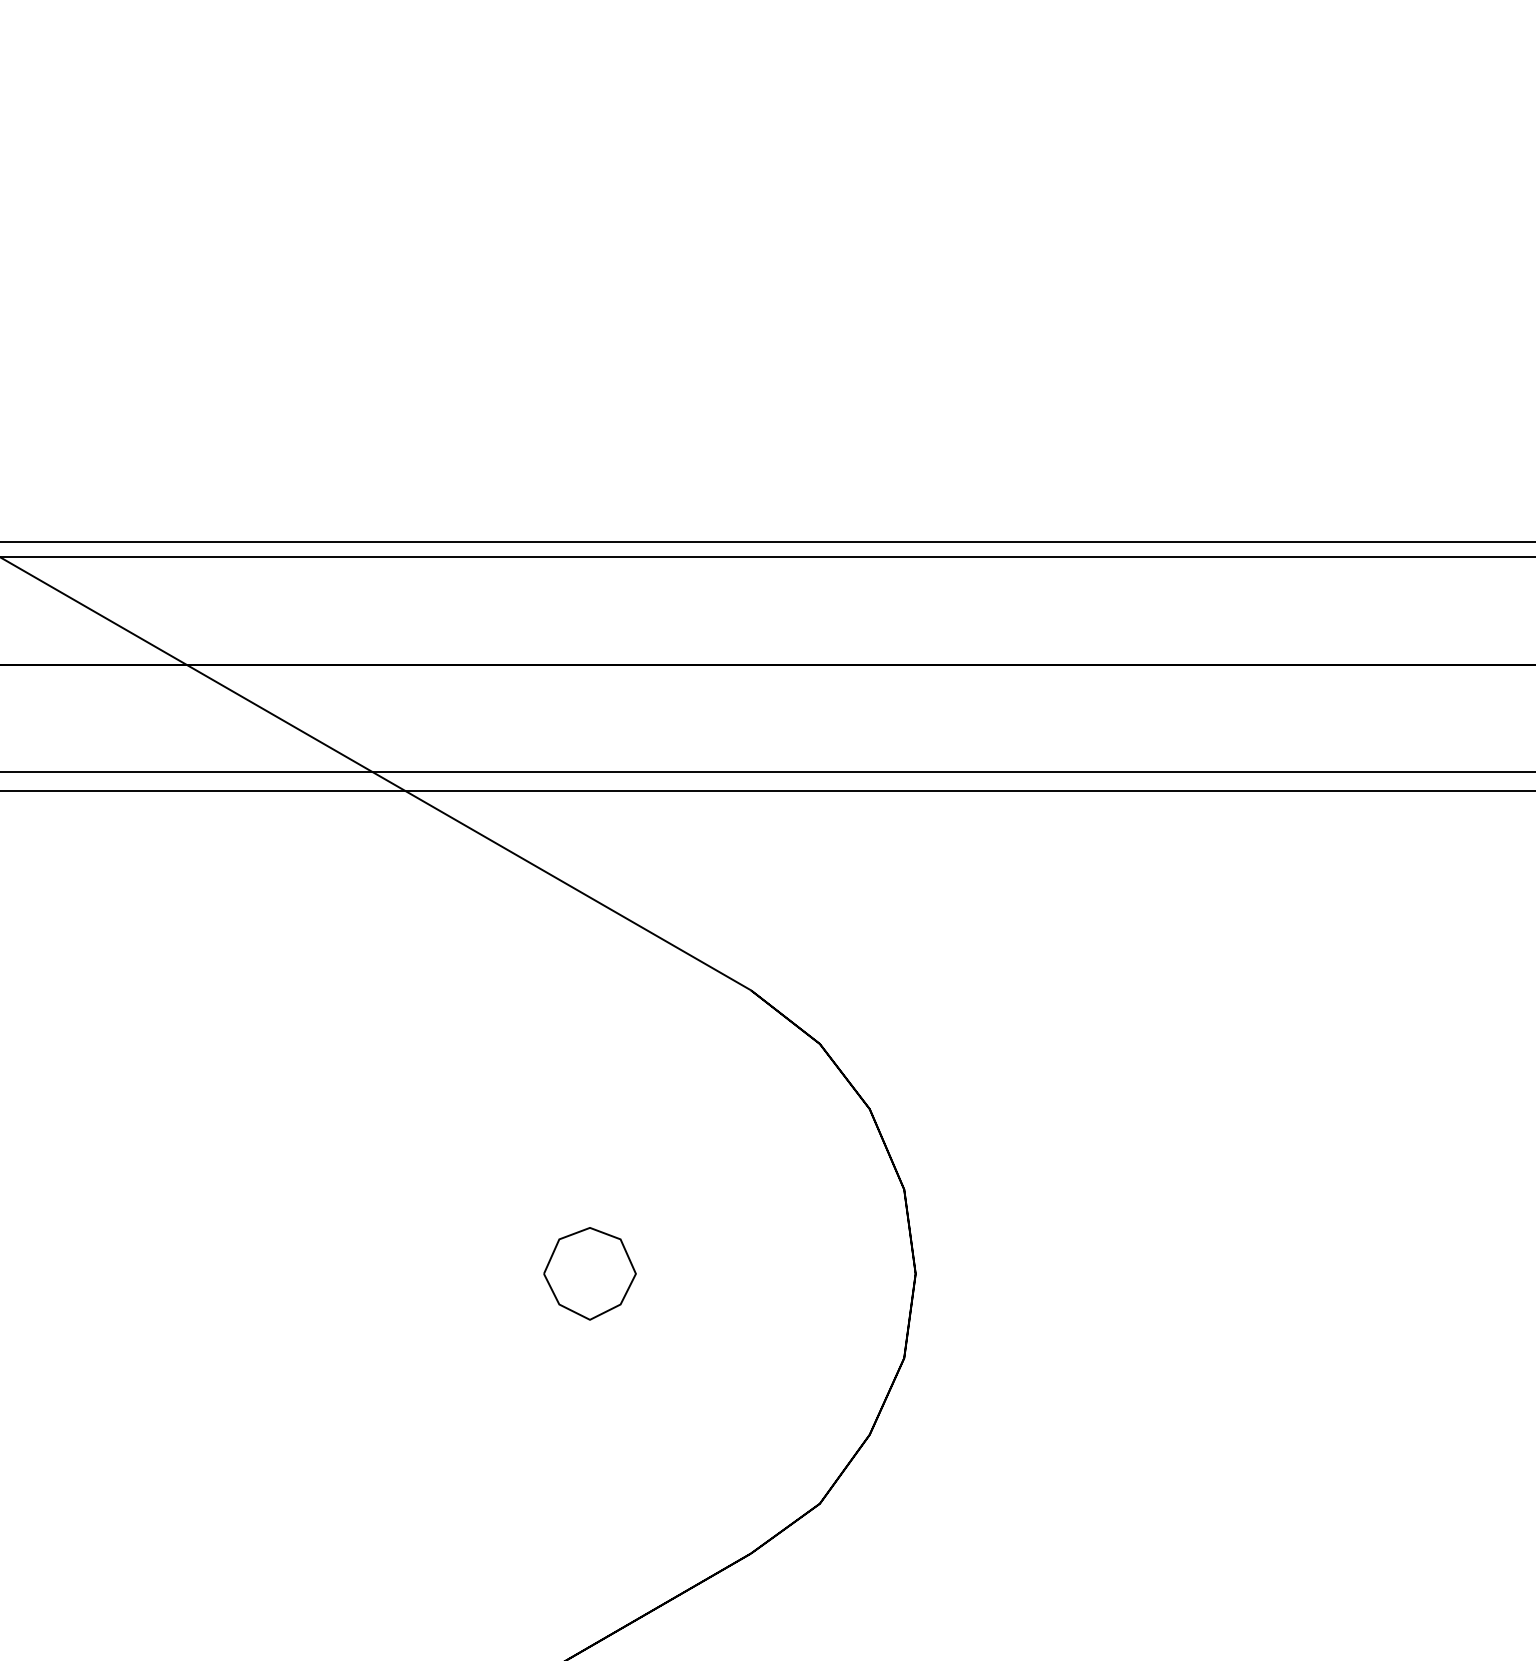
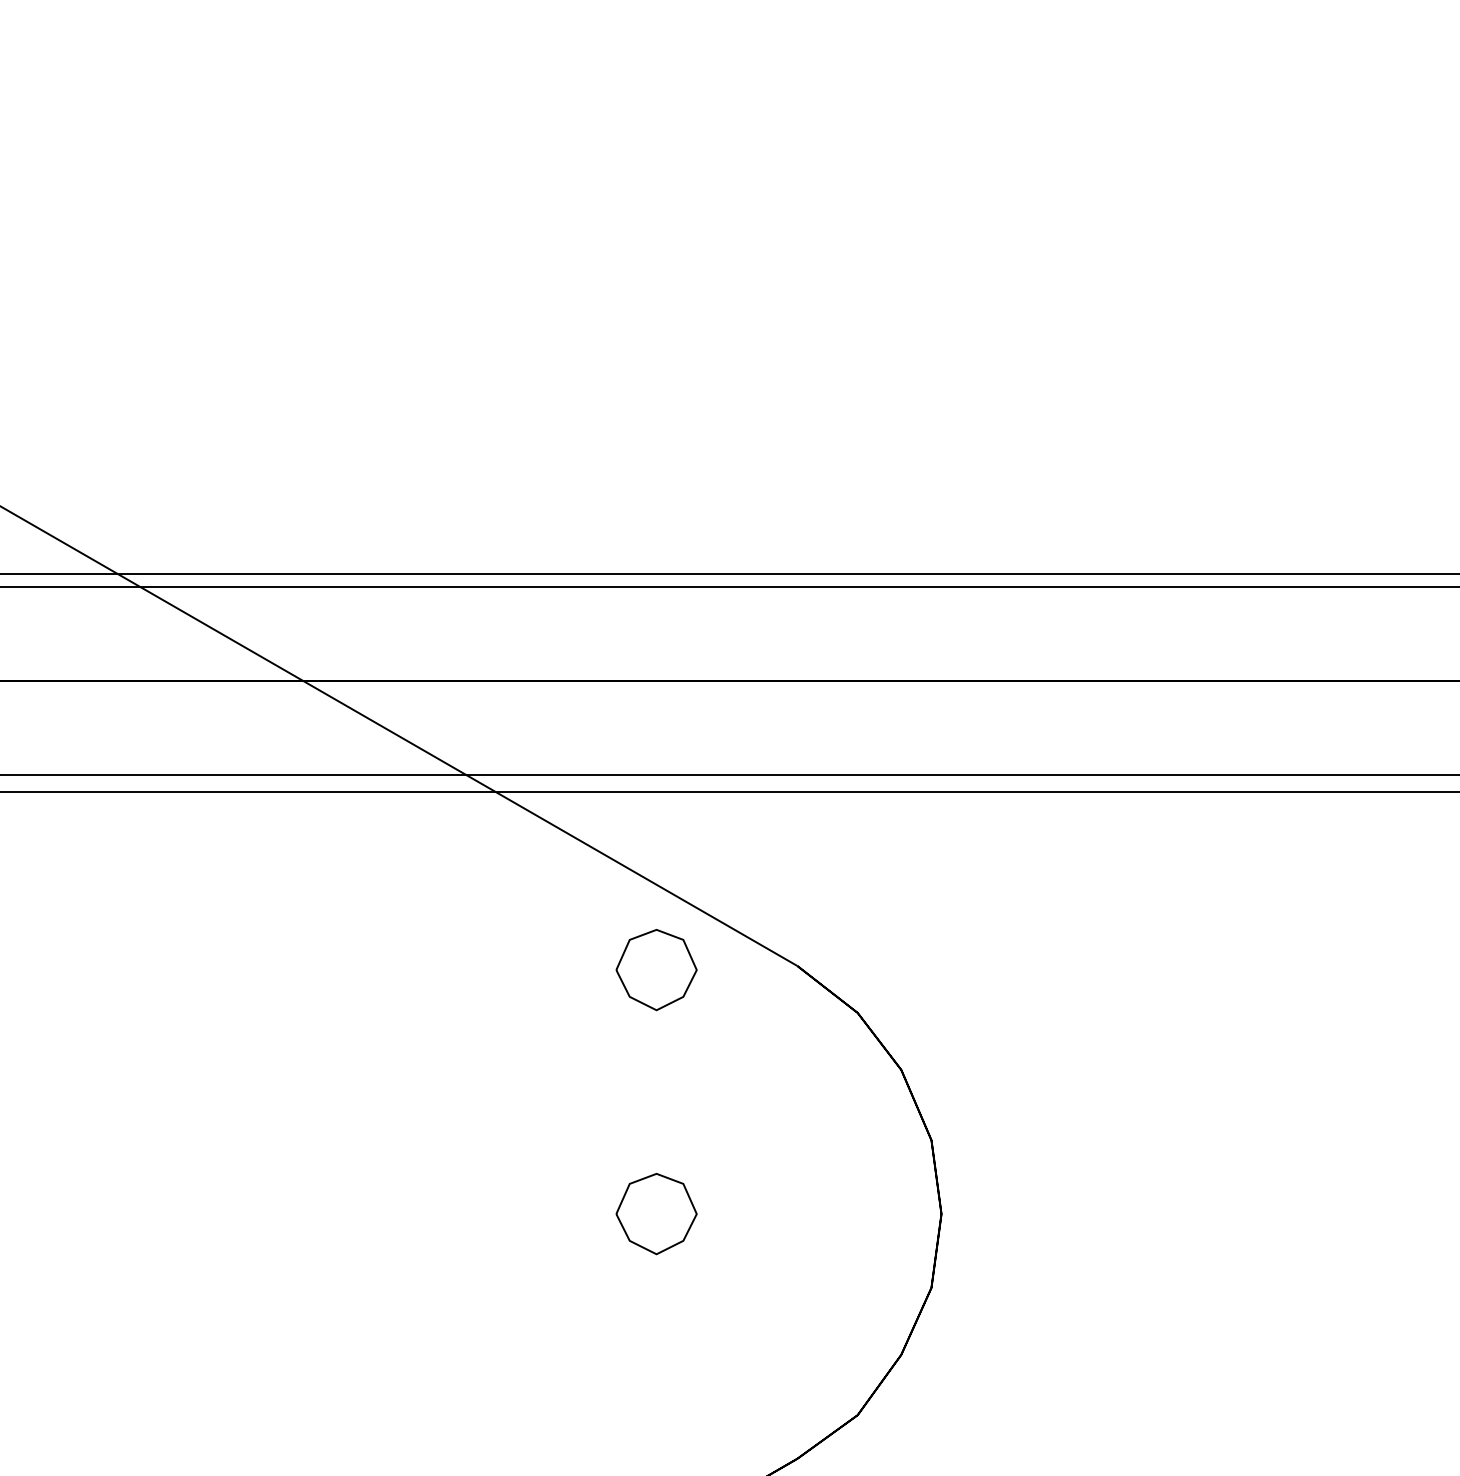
part: (589, 995) -> (656, 970), added

